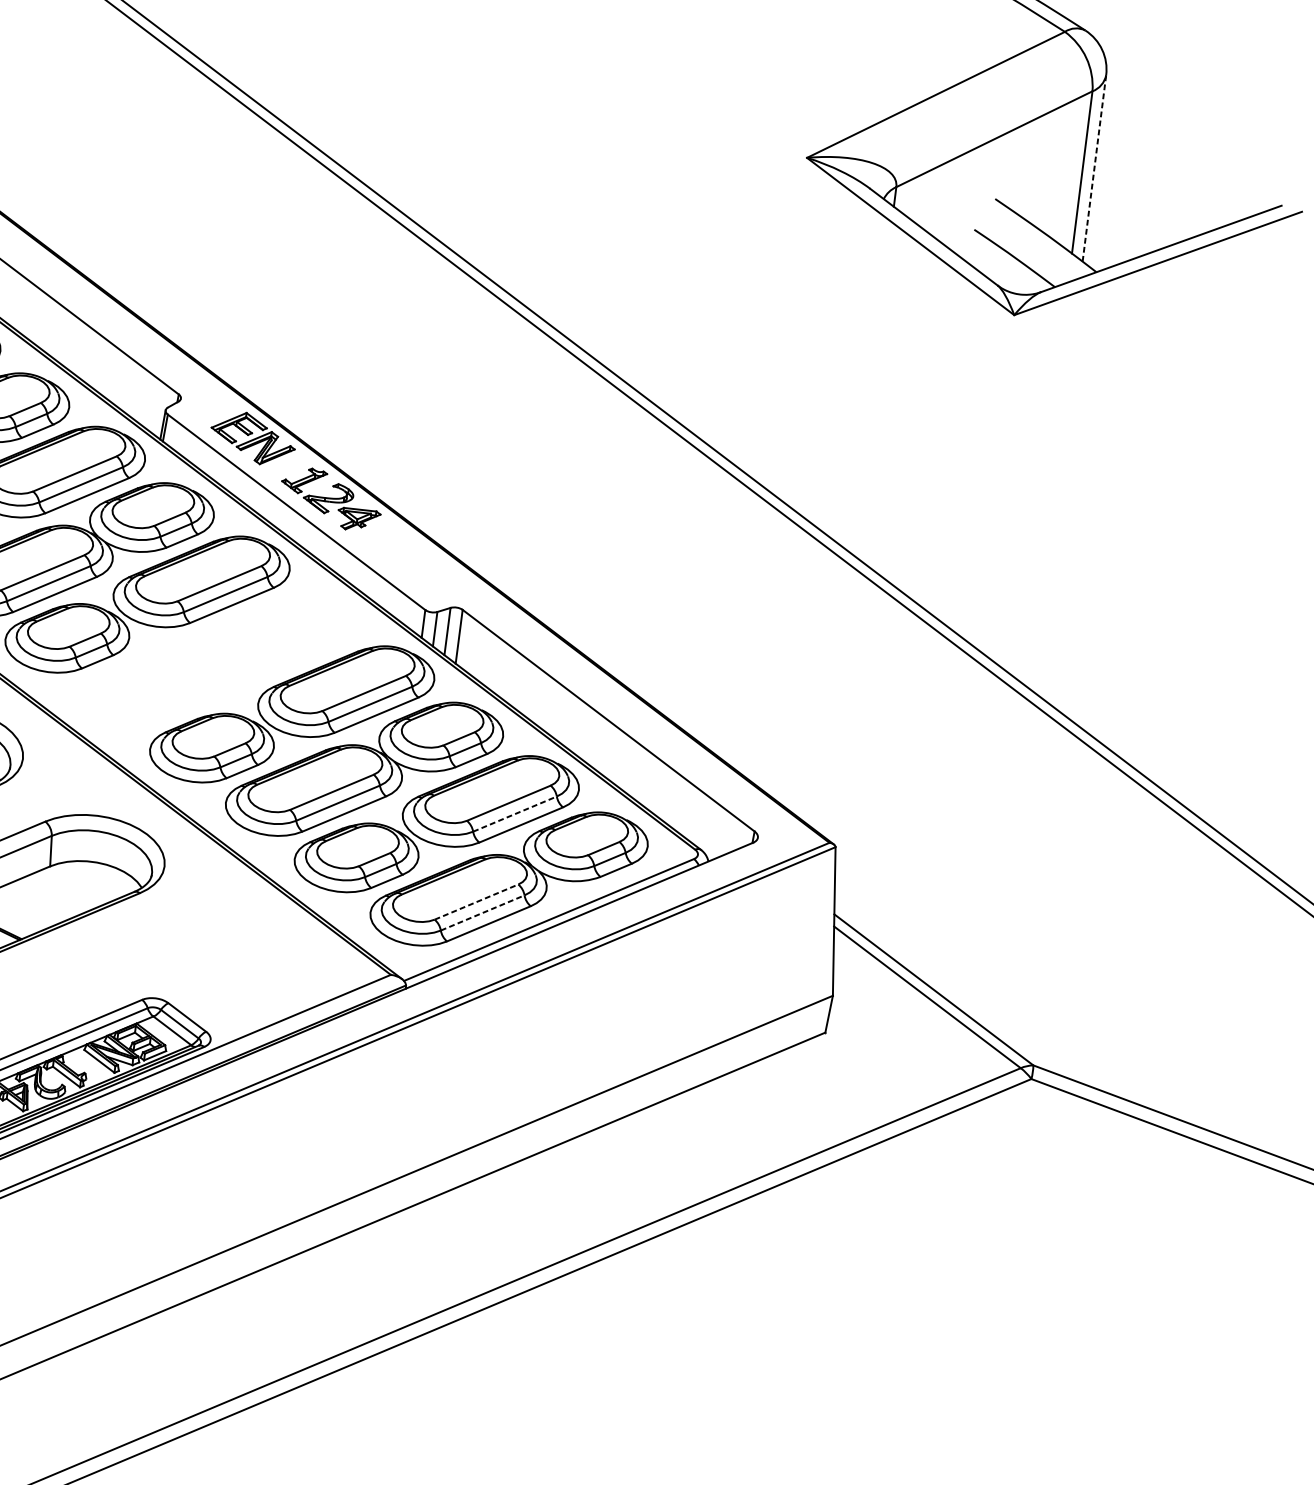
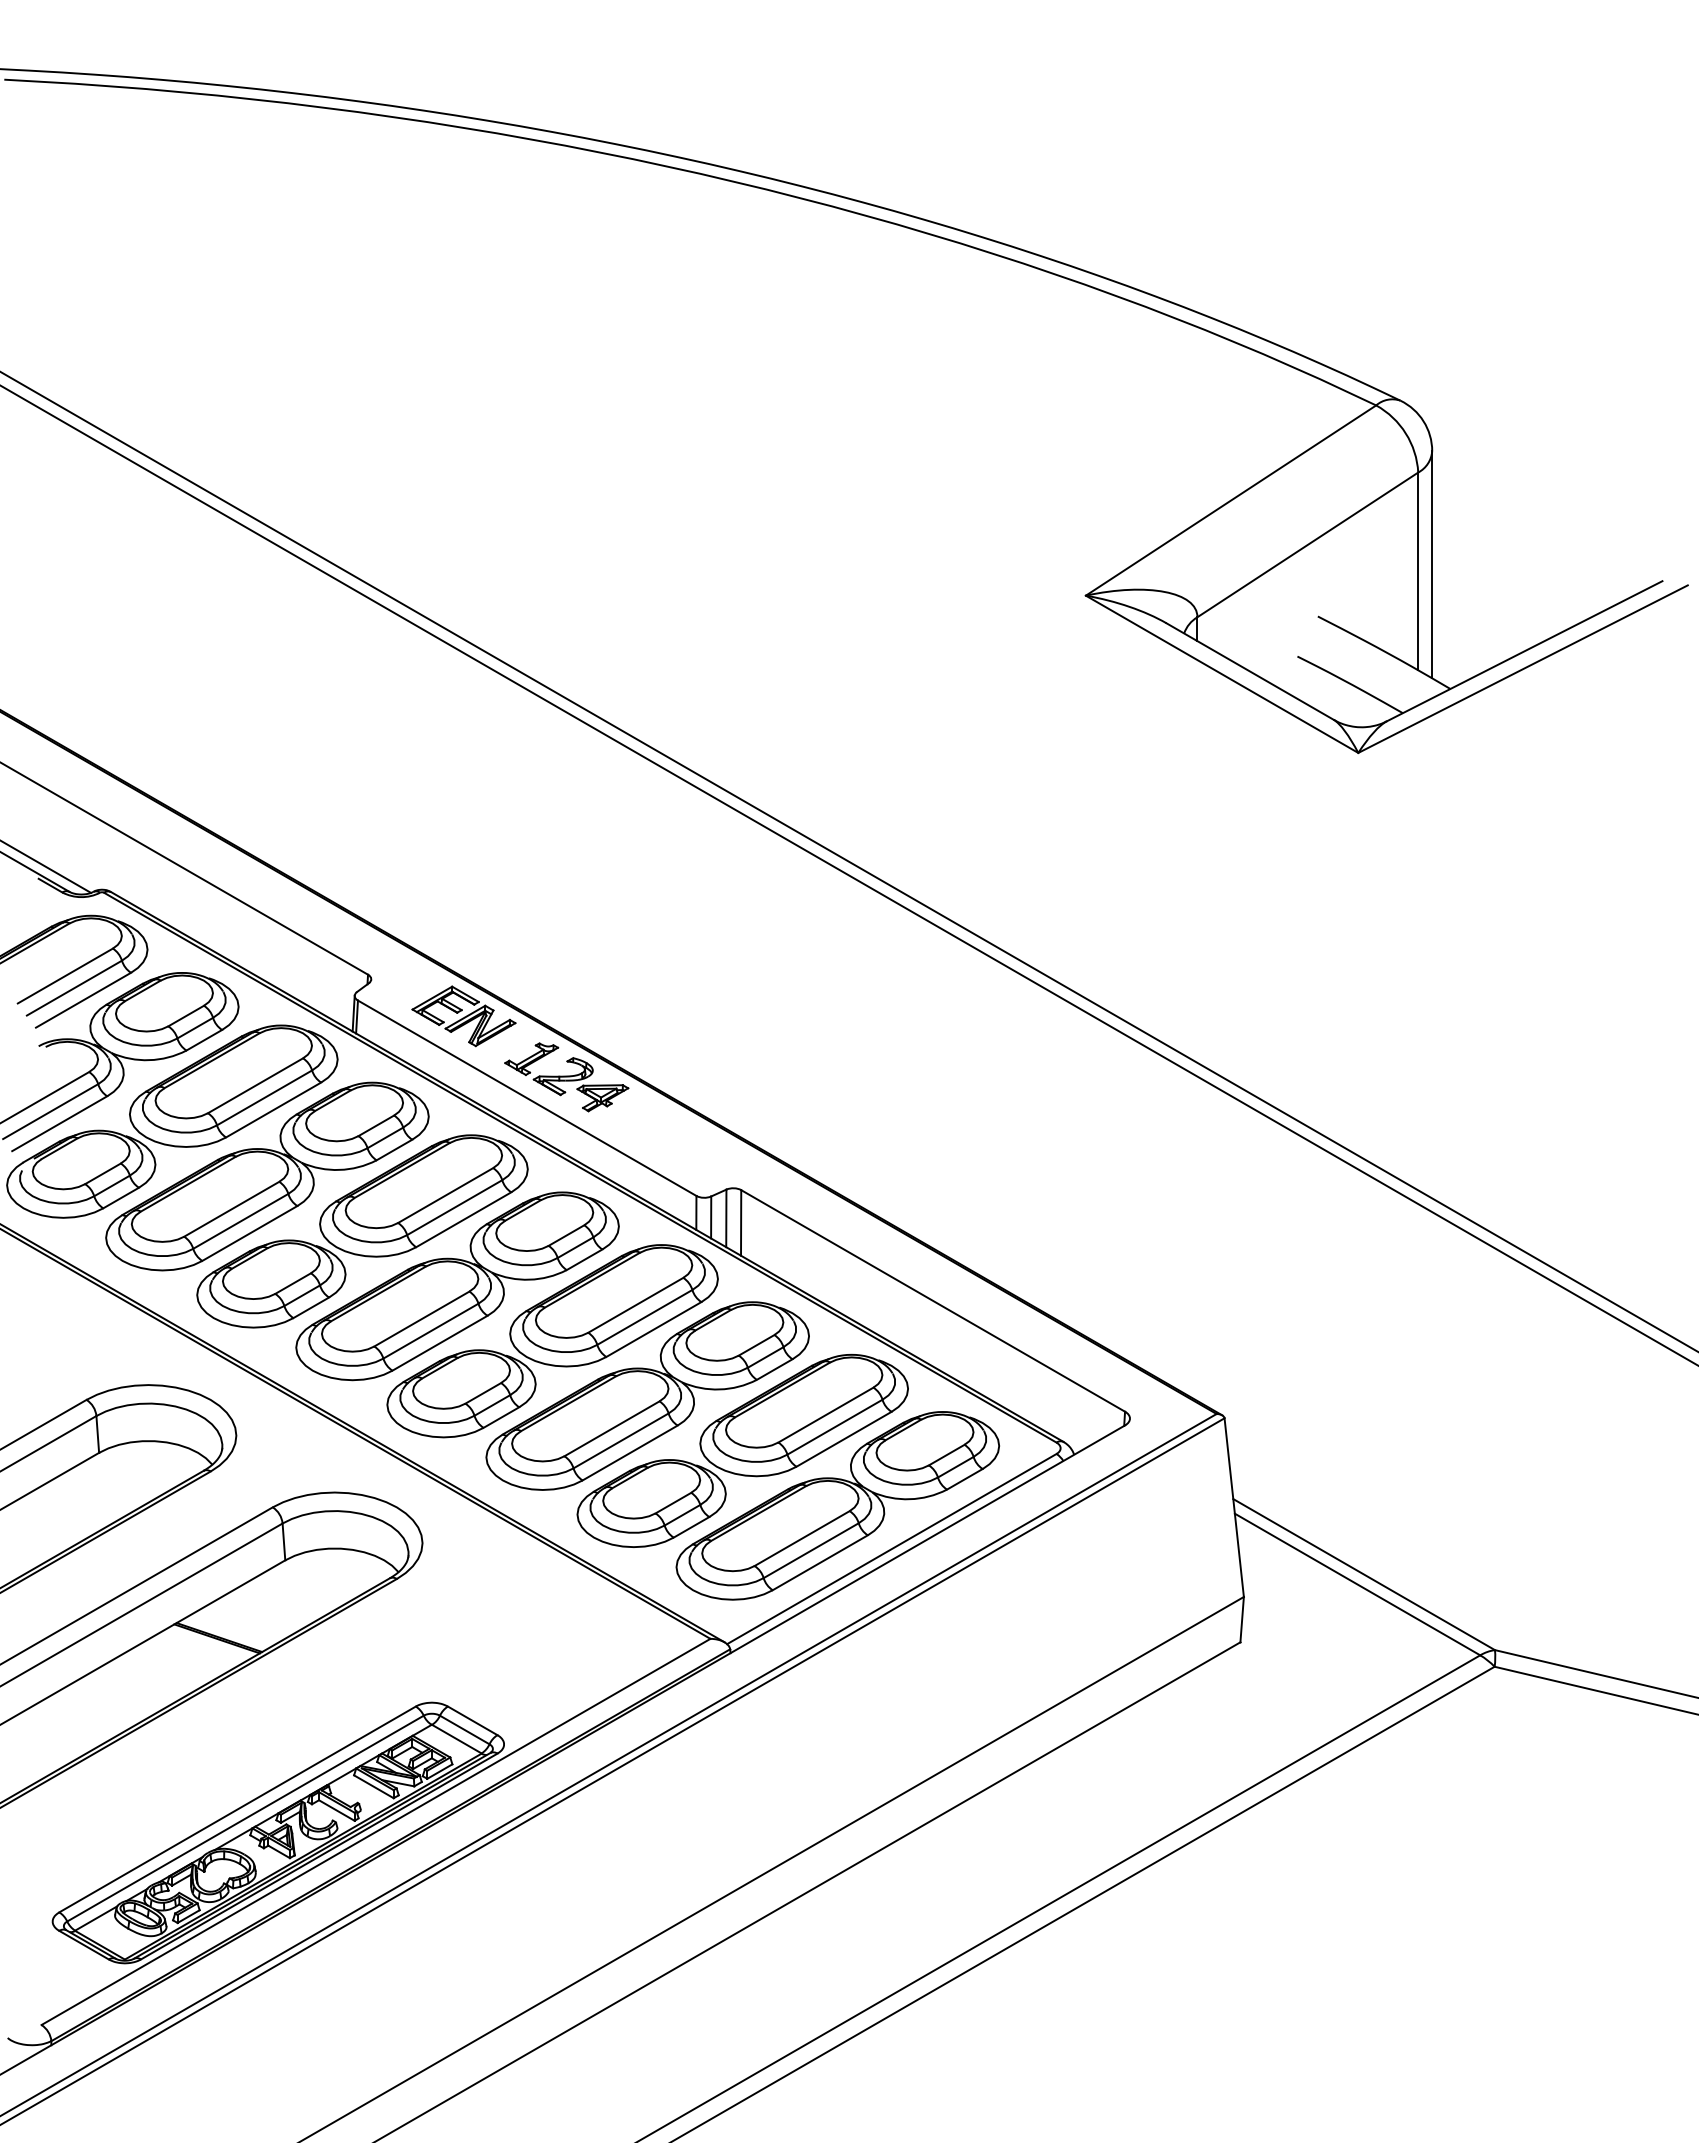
line: (1094, 168) -> (1432, 564), dashed -> solid
part: (219, 659) -> (457, 1286), added
line: (514, 814) -> (834, 1427), dashed -> solid
line: (476, 902) -> (802, 1538), dashed -> solid
line: (482, 912) -> (811, 1550), dashed -> solid

